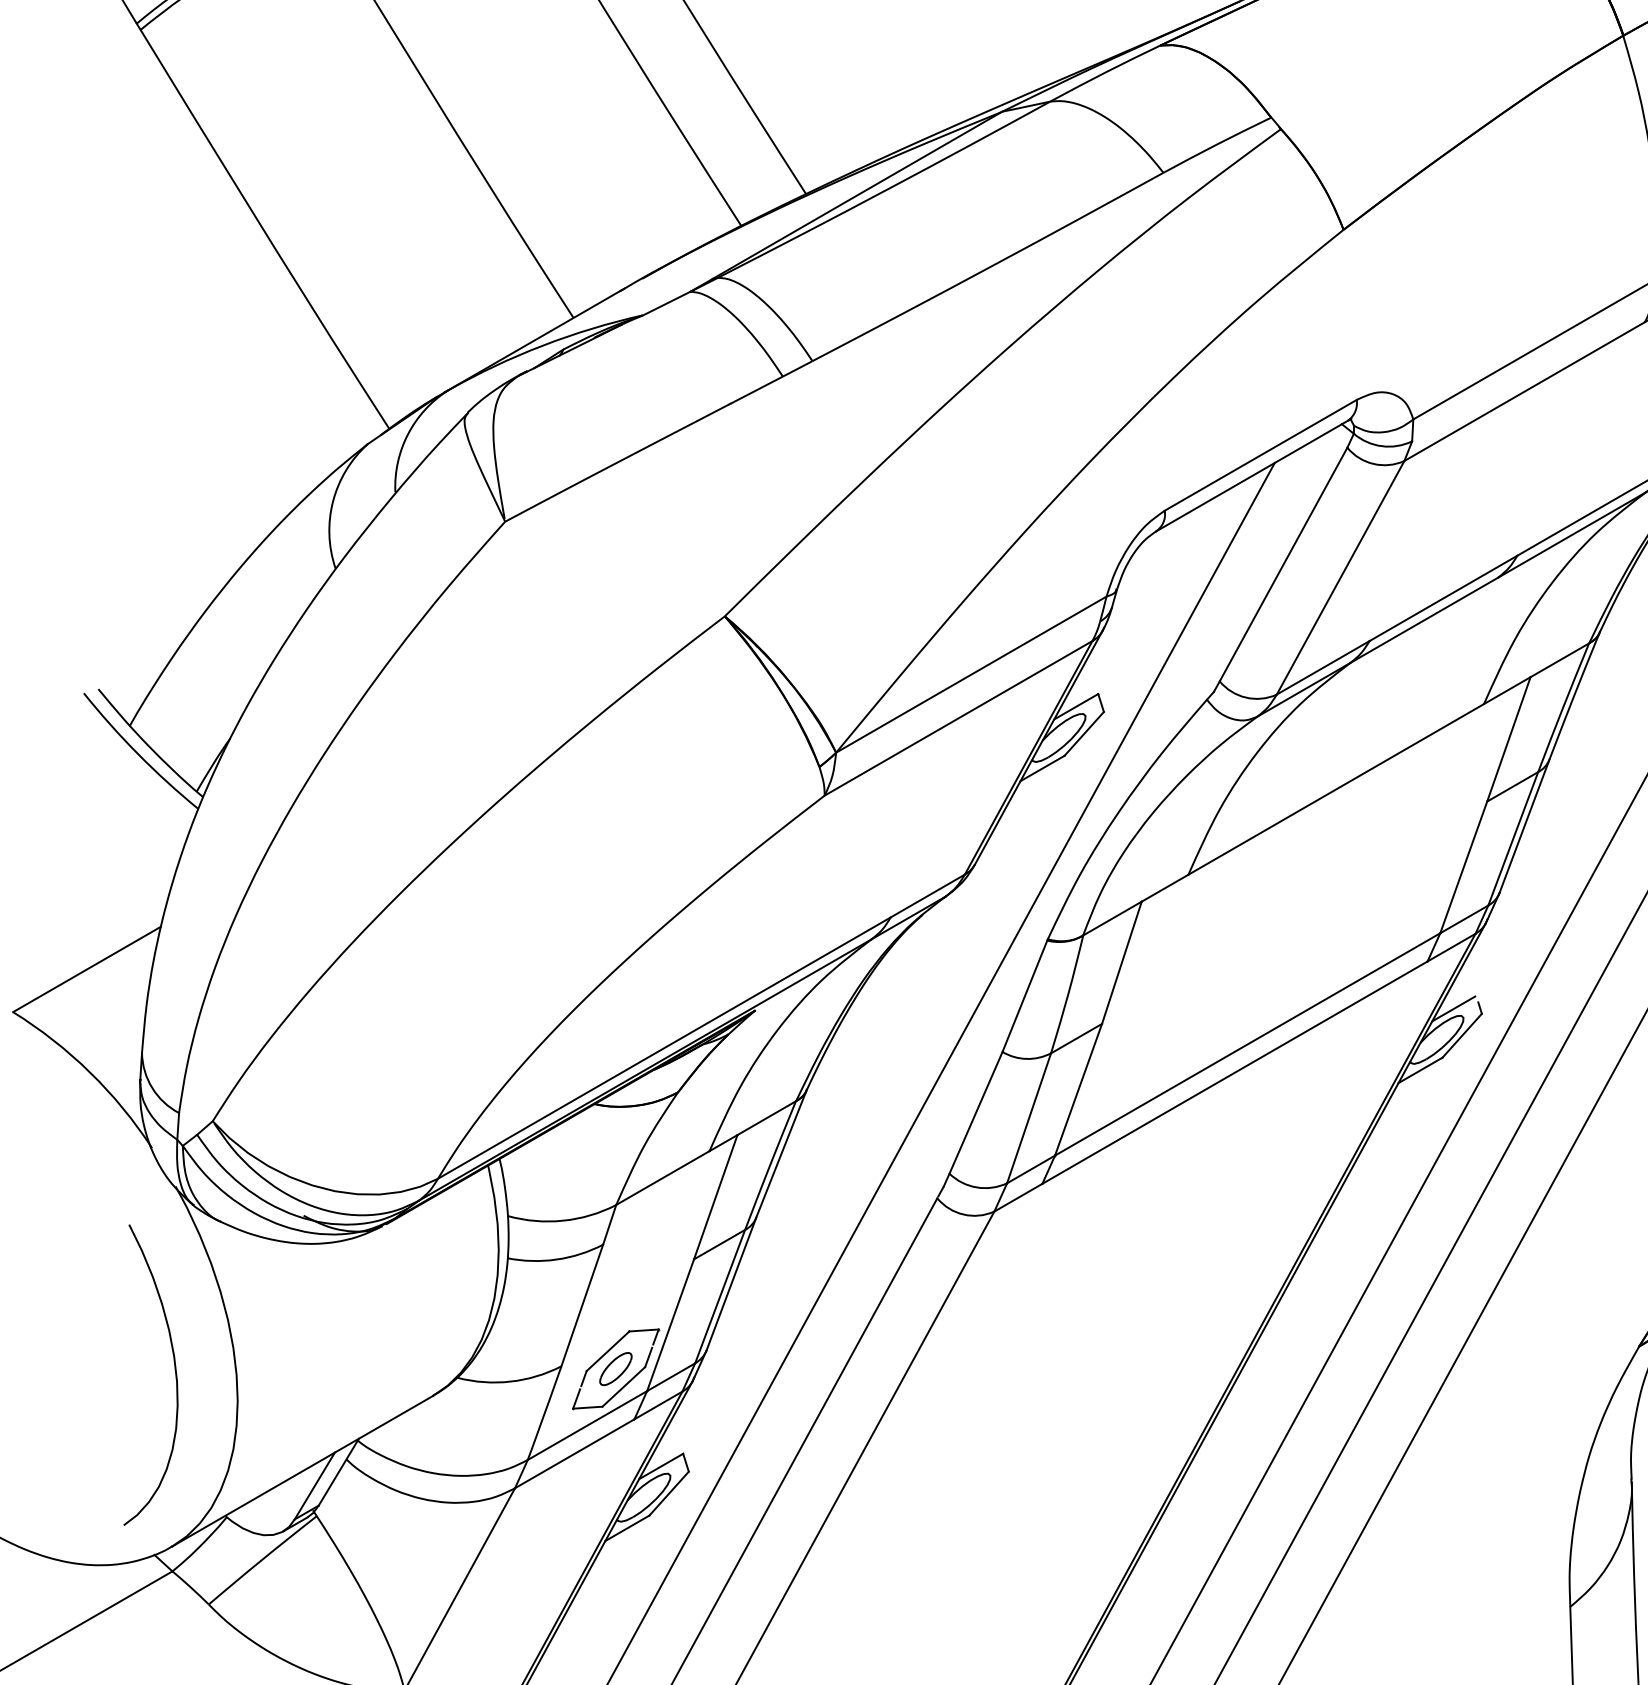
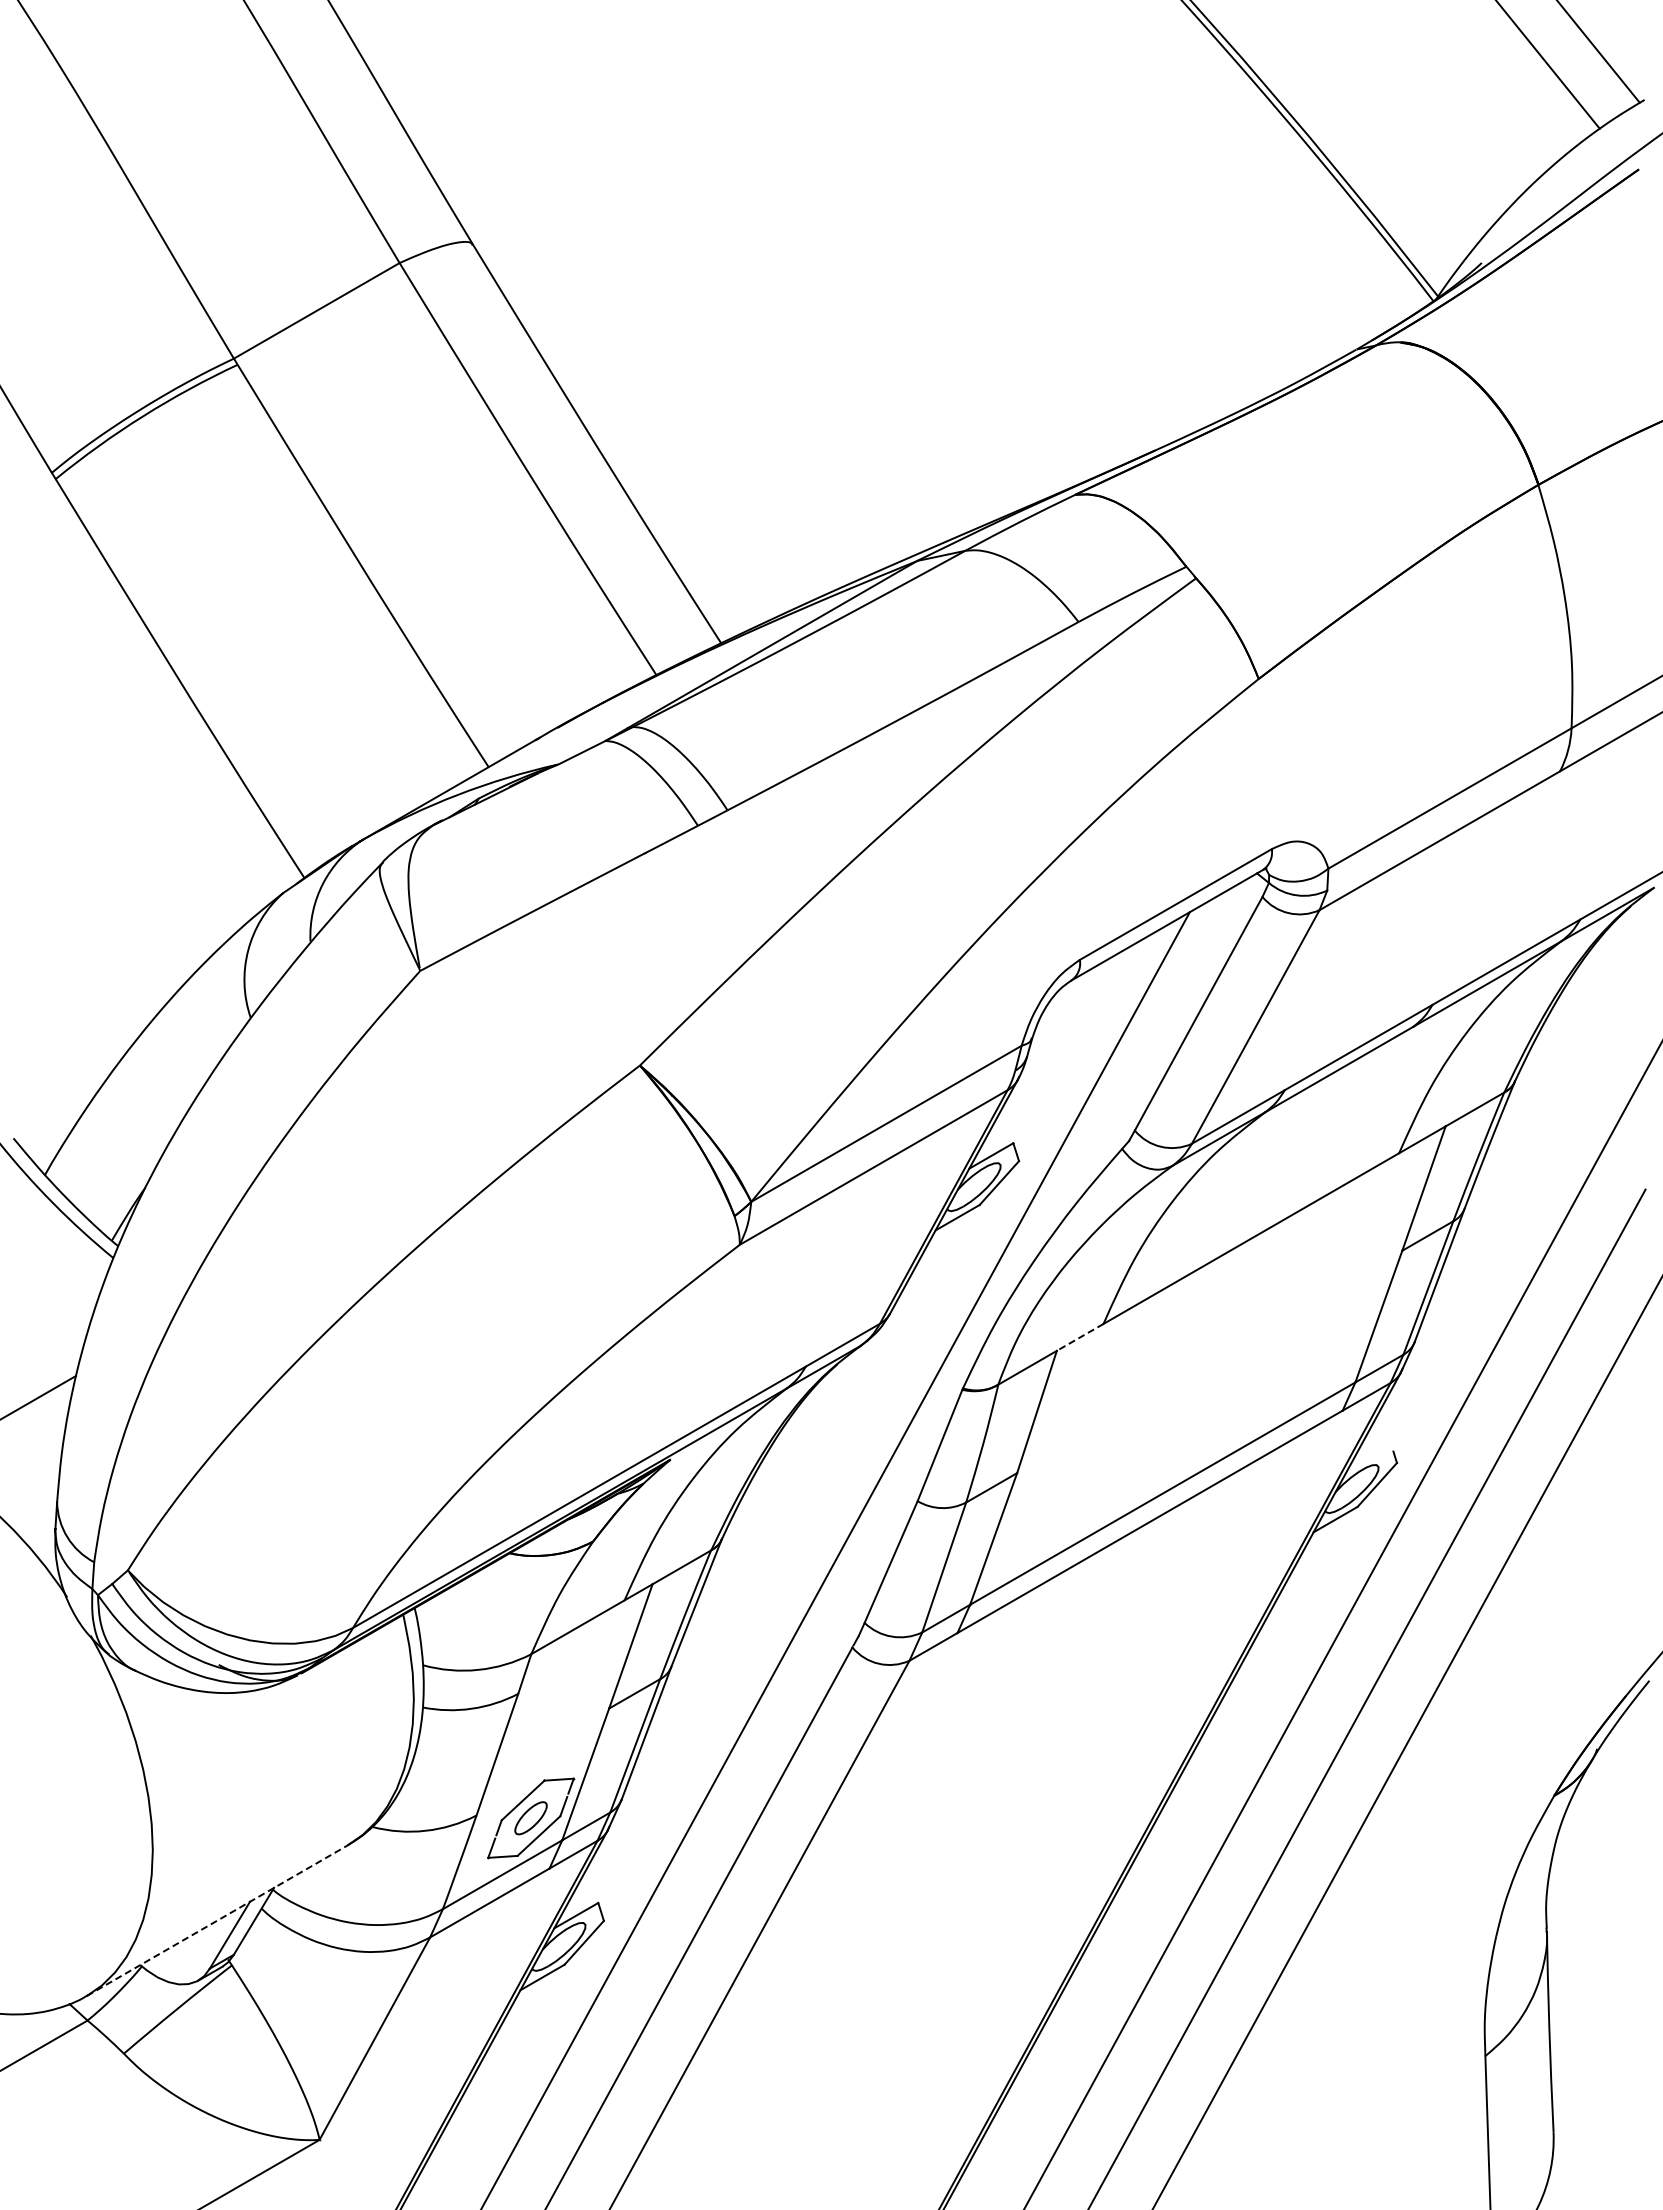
line: (1165, 888) -> (1080, 1337), solid -> dashed
line: (1453, 1008) -> (1368, 1457), removed
curve: (174, 1369) -> (89, 1818), removed
line: (302, 1471) -> (217, 1920), solid -> dashed

